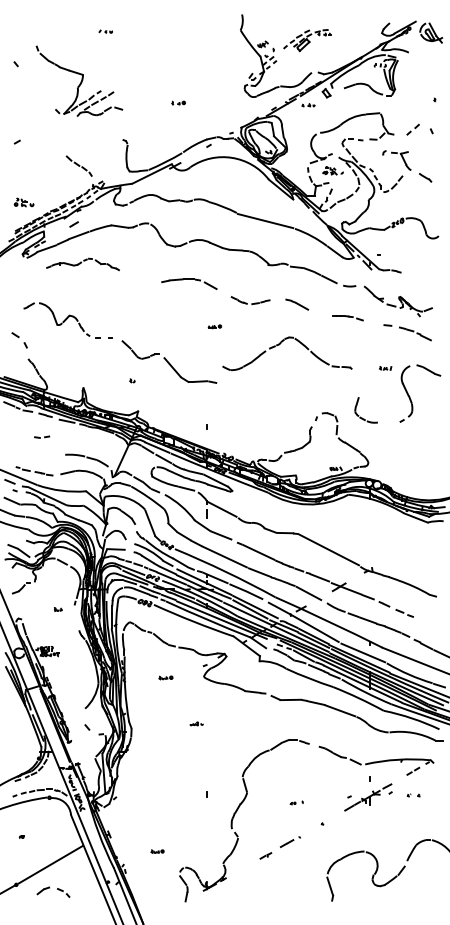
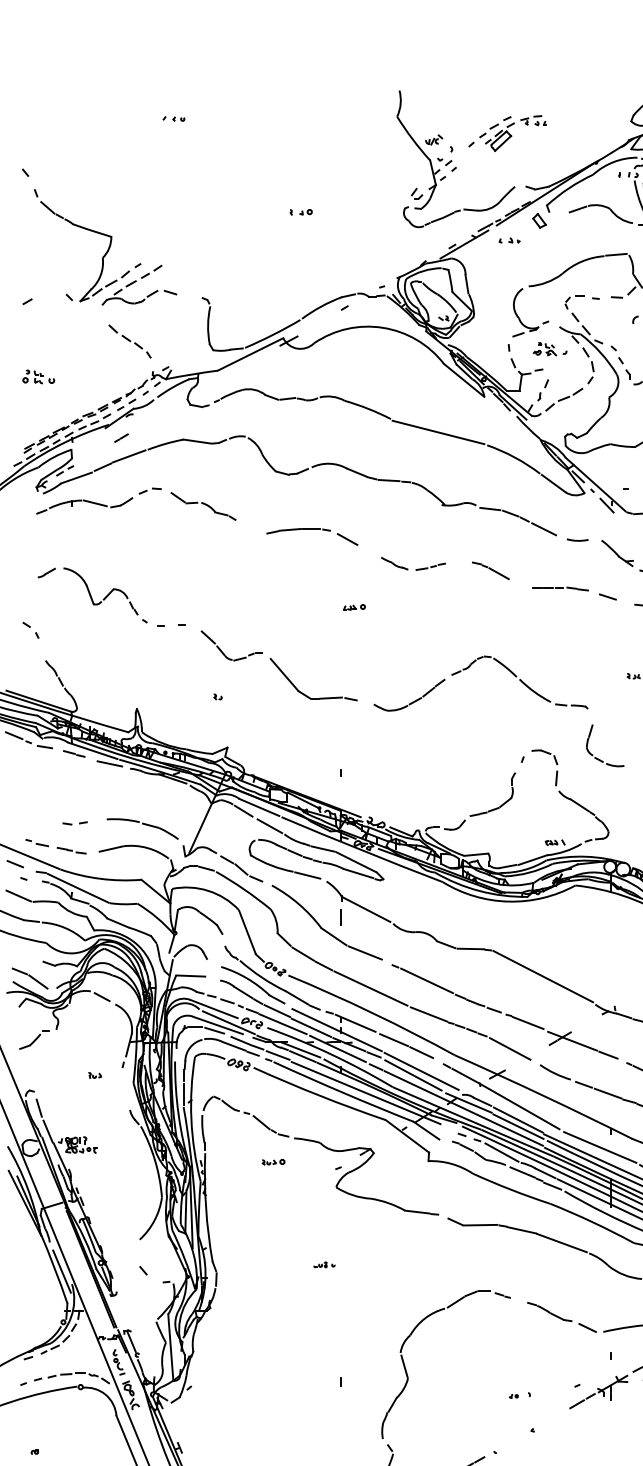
part: (79, 80) -> (105, 246), moved
part: (178, 102) -> (300, 211), moved
part: (23, 202) -> (37, 376), moved
part: (82, 264) -> (135, 504), size x1.67
part: (347, 317) -> (574, 592), size x1.67
part: (18, 340) -> (29, 630), size x0.62
part: (279, 345) -> (468, 669), moved
part: (42, 436) -> (75, 822), moved
part: (165, 677) -> (272, 1161), moved
part: (296, 802) -> (519, 1394), moved

